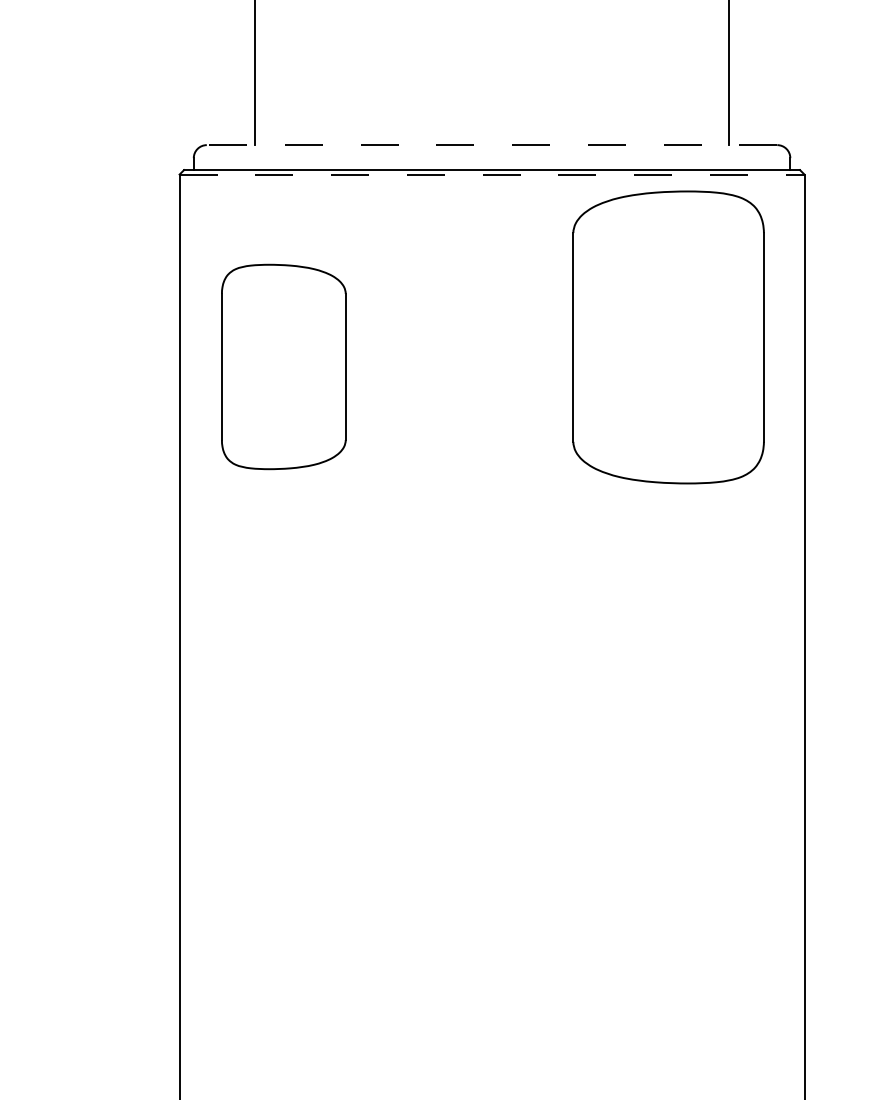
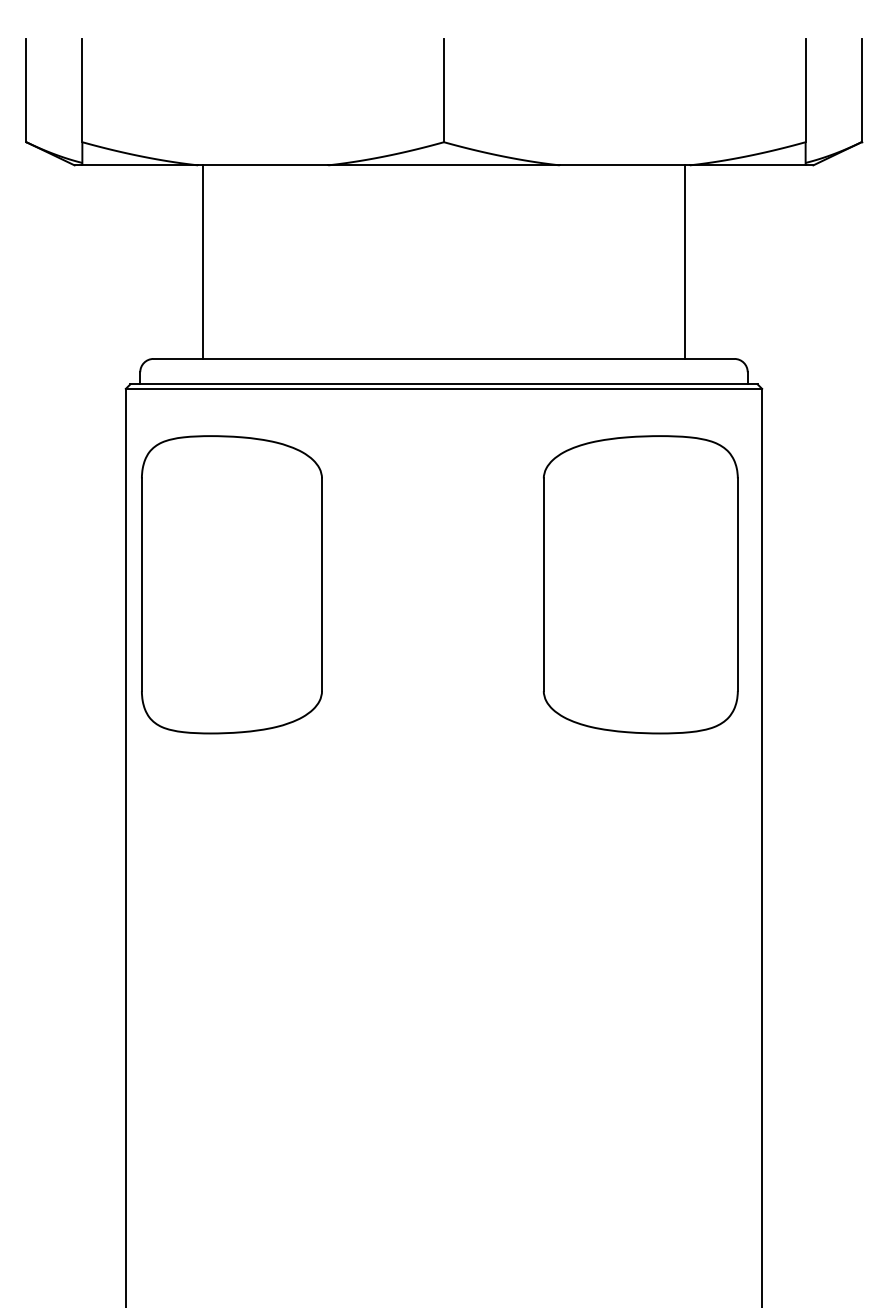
line: (491, 144) -> (443, 358), dashed -> solid
line: (492, 174) -> (444, 388), dashed -> solid
part: (668, 337) -> (640, 584), moved
part: (283, 366) -> (231, 584), size x1.43

